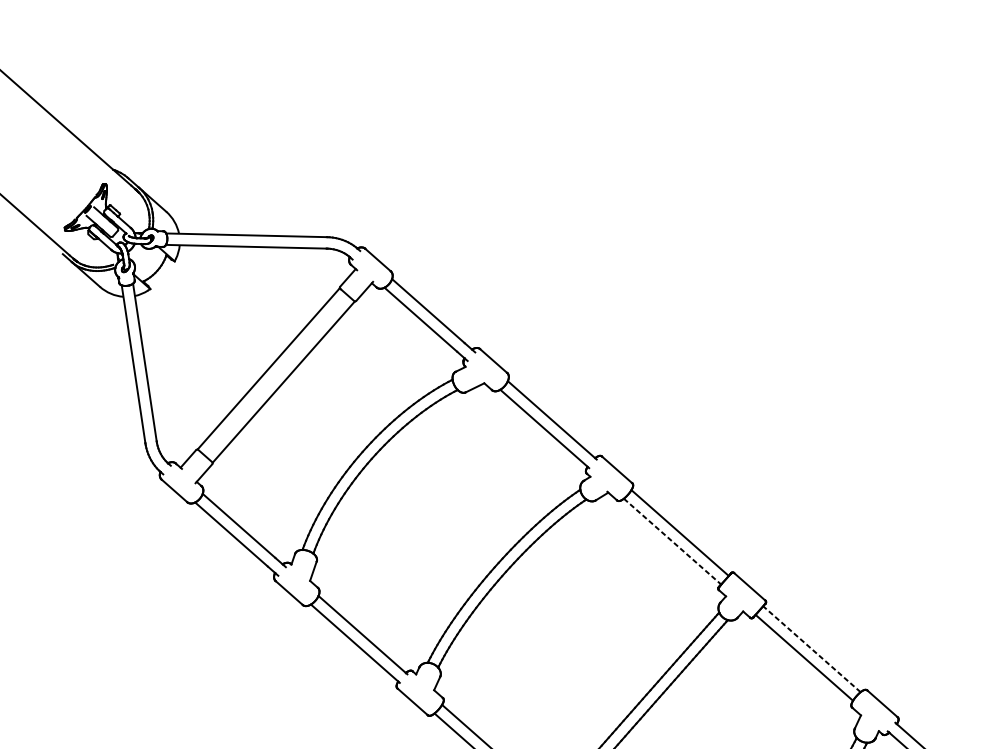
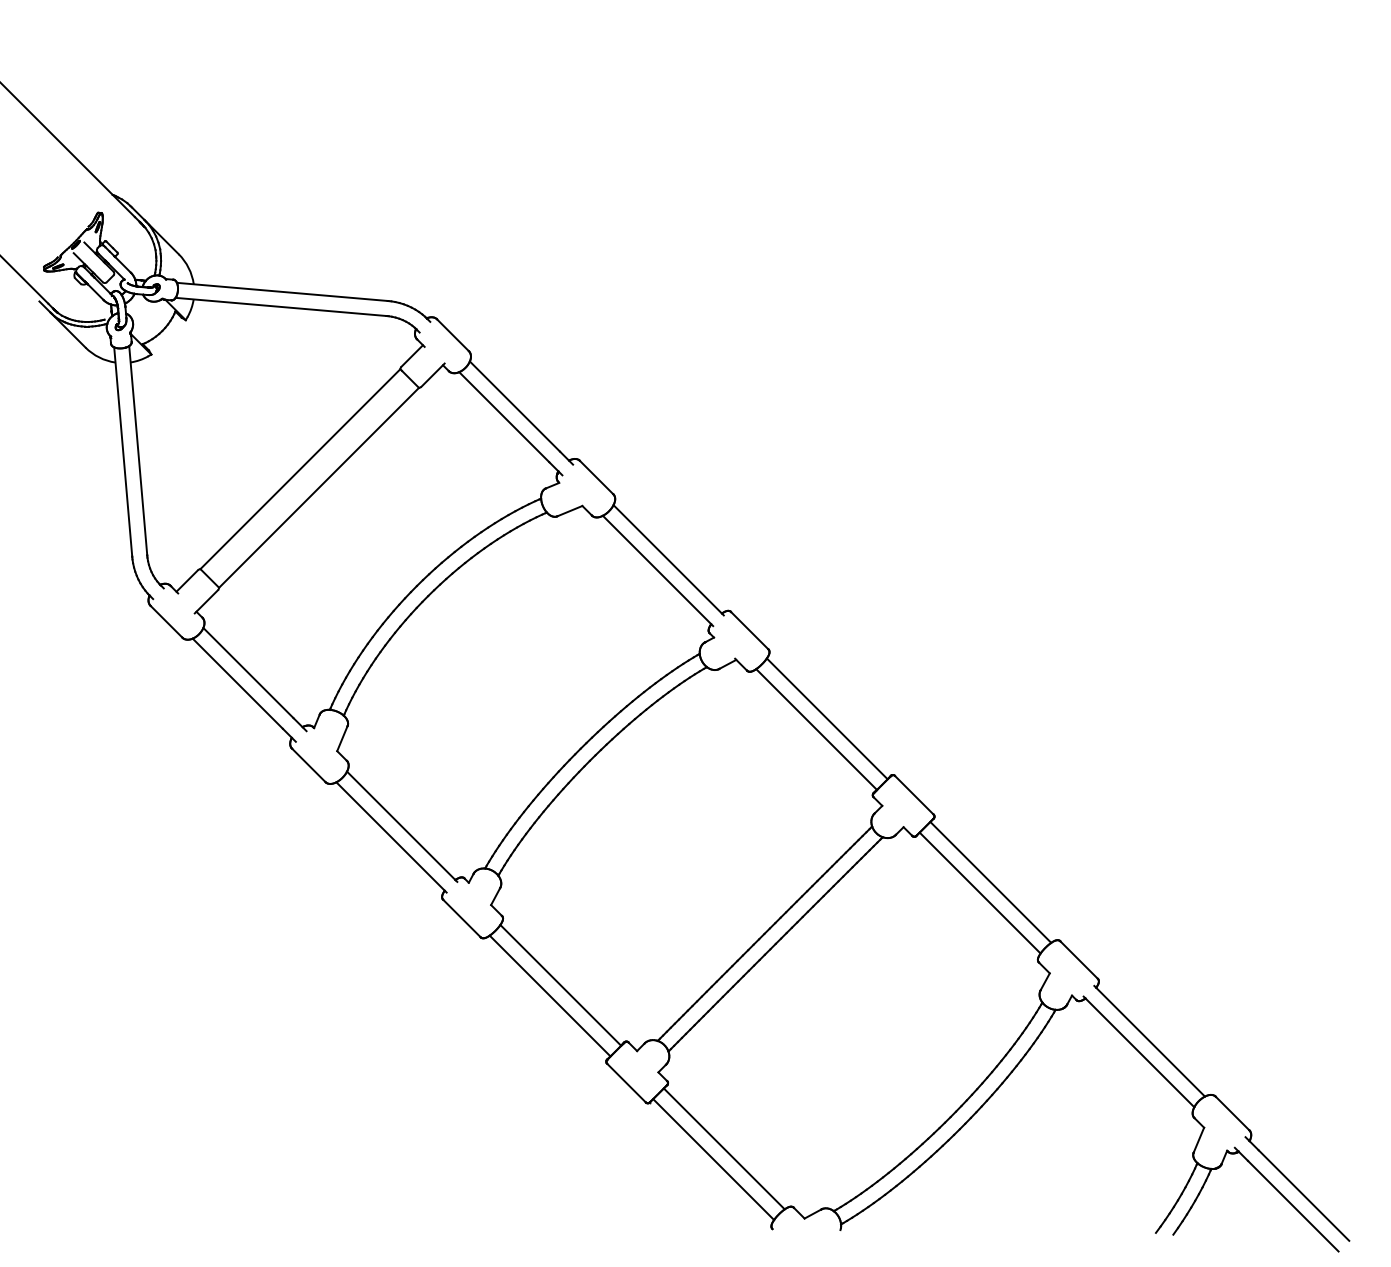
line: (672, 541) -> (816, 729), dashed -> solid
line: (811, 649) -> (990, 882), dashed -> solid

